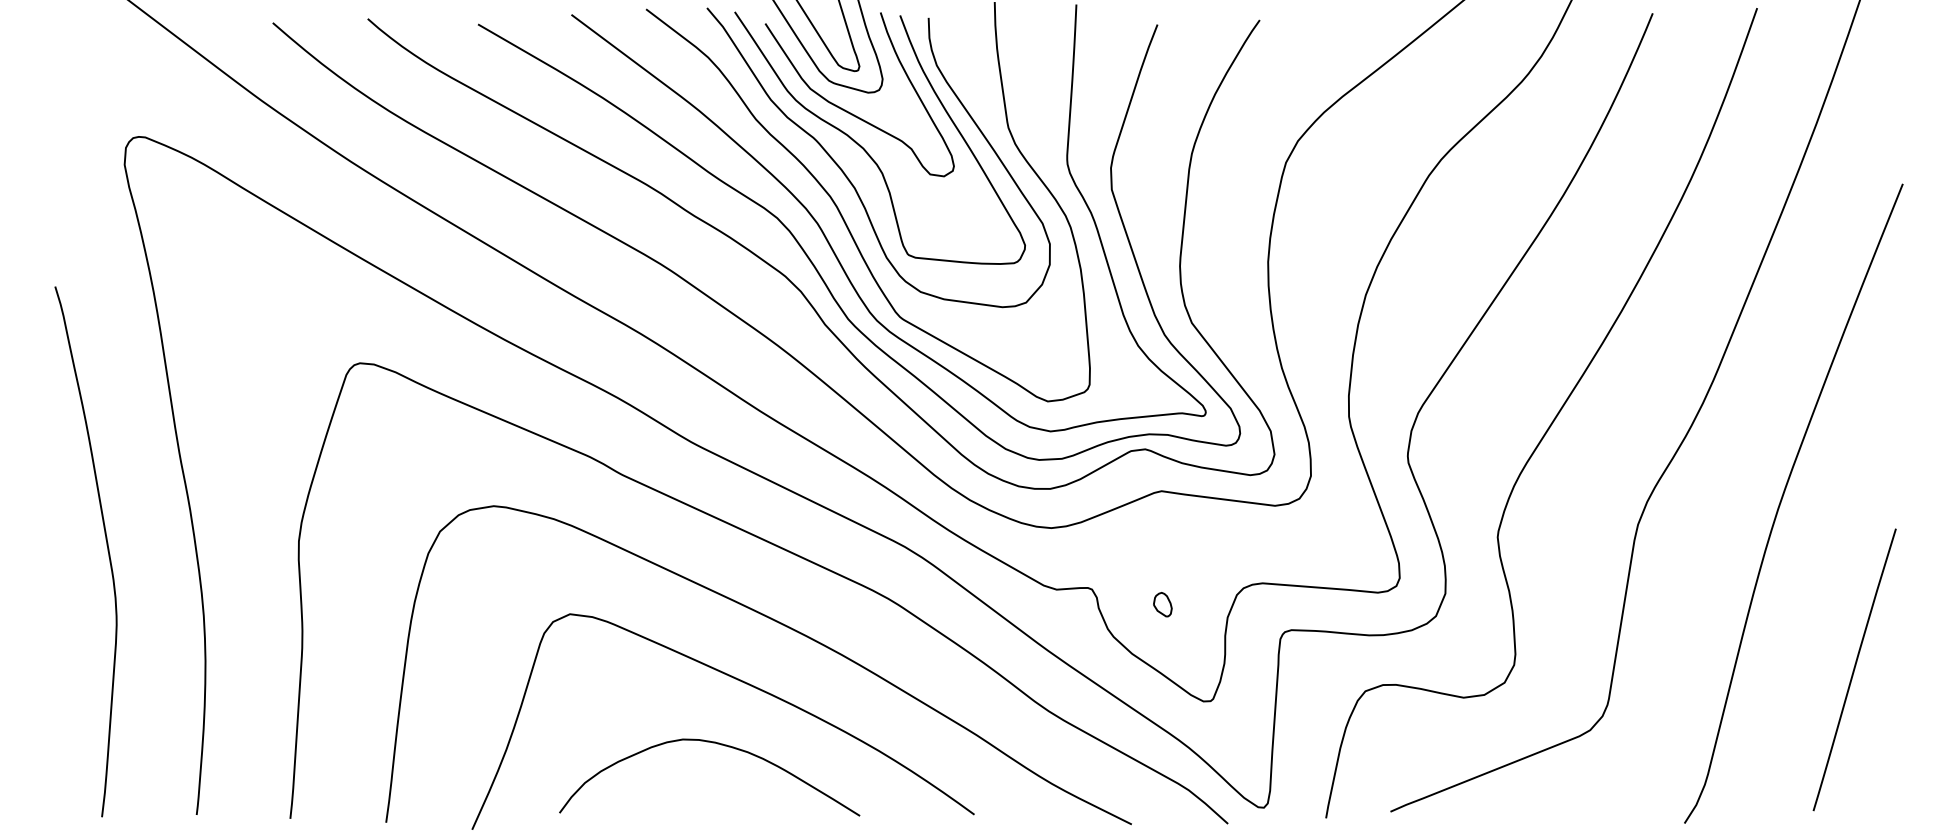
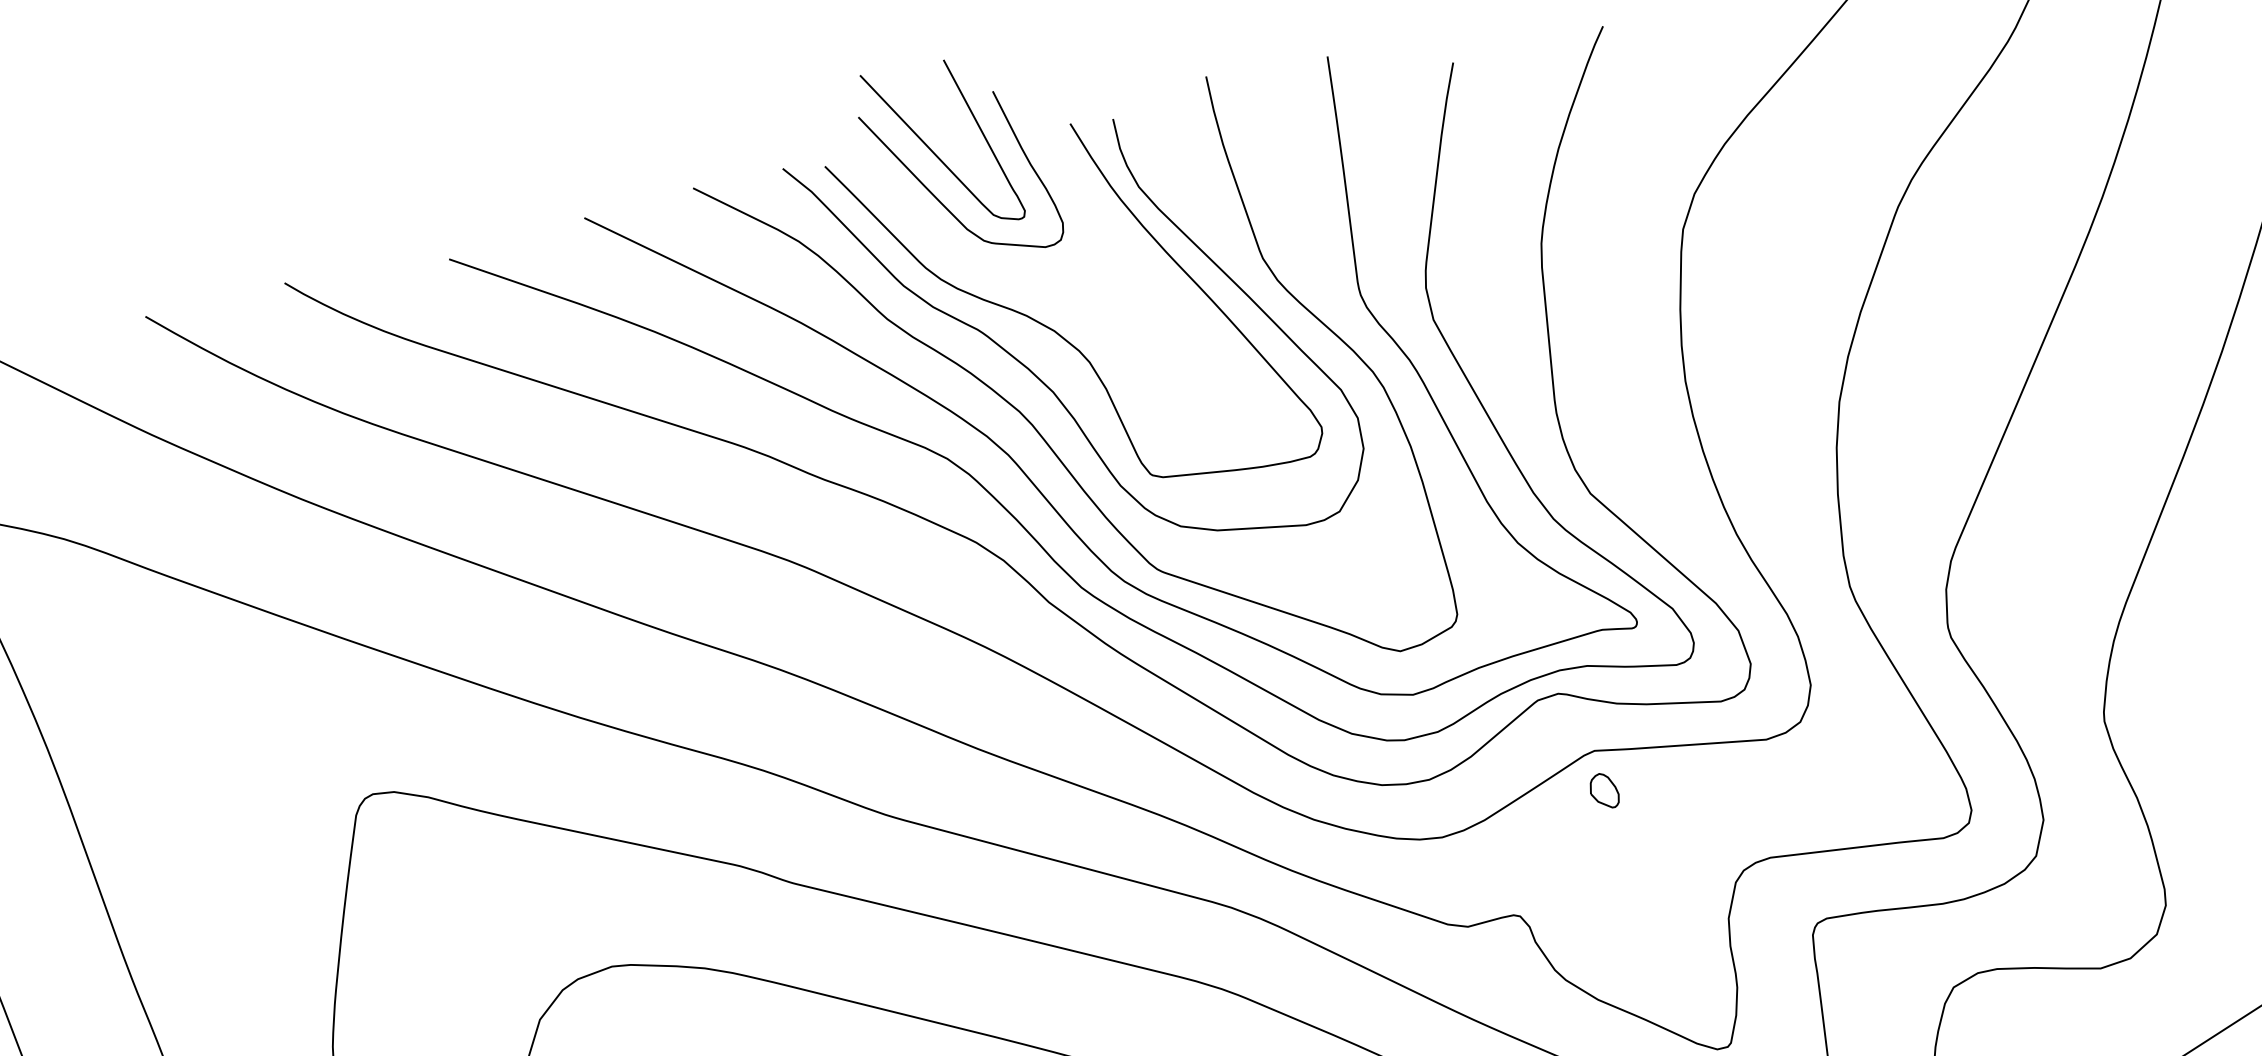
curve: (847, 110) -> (1019, 279), removed
part: (1162, 604) -> (1603, 790), moved

